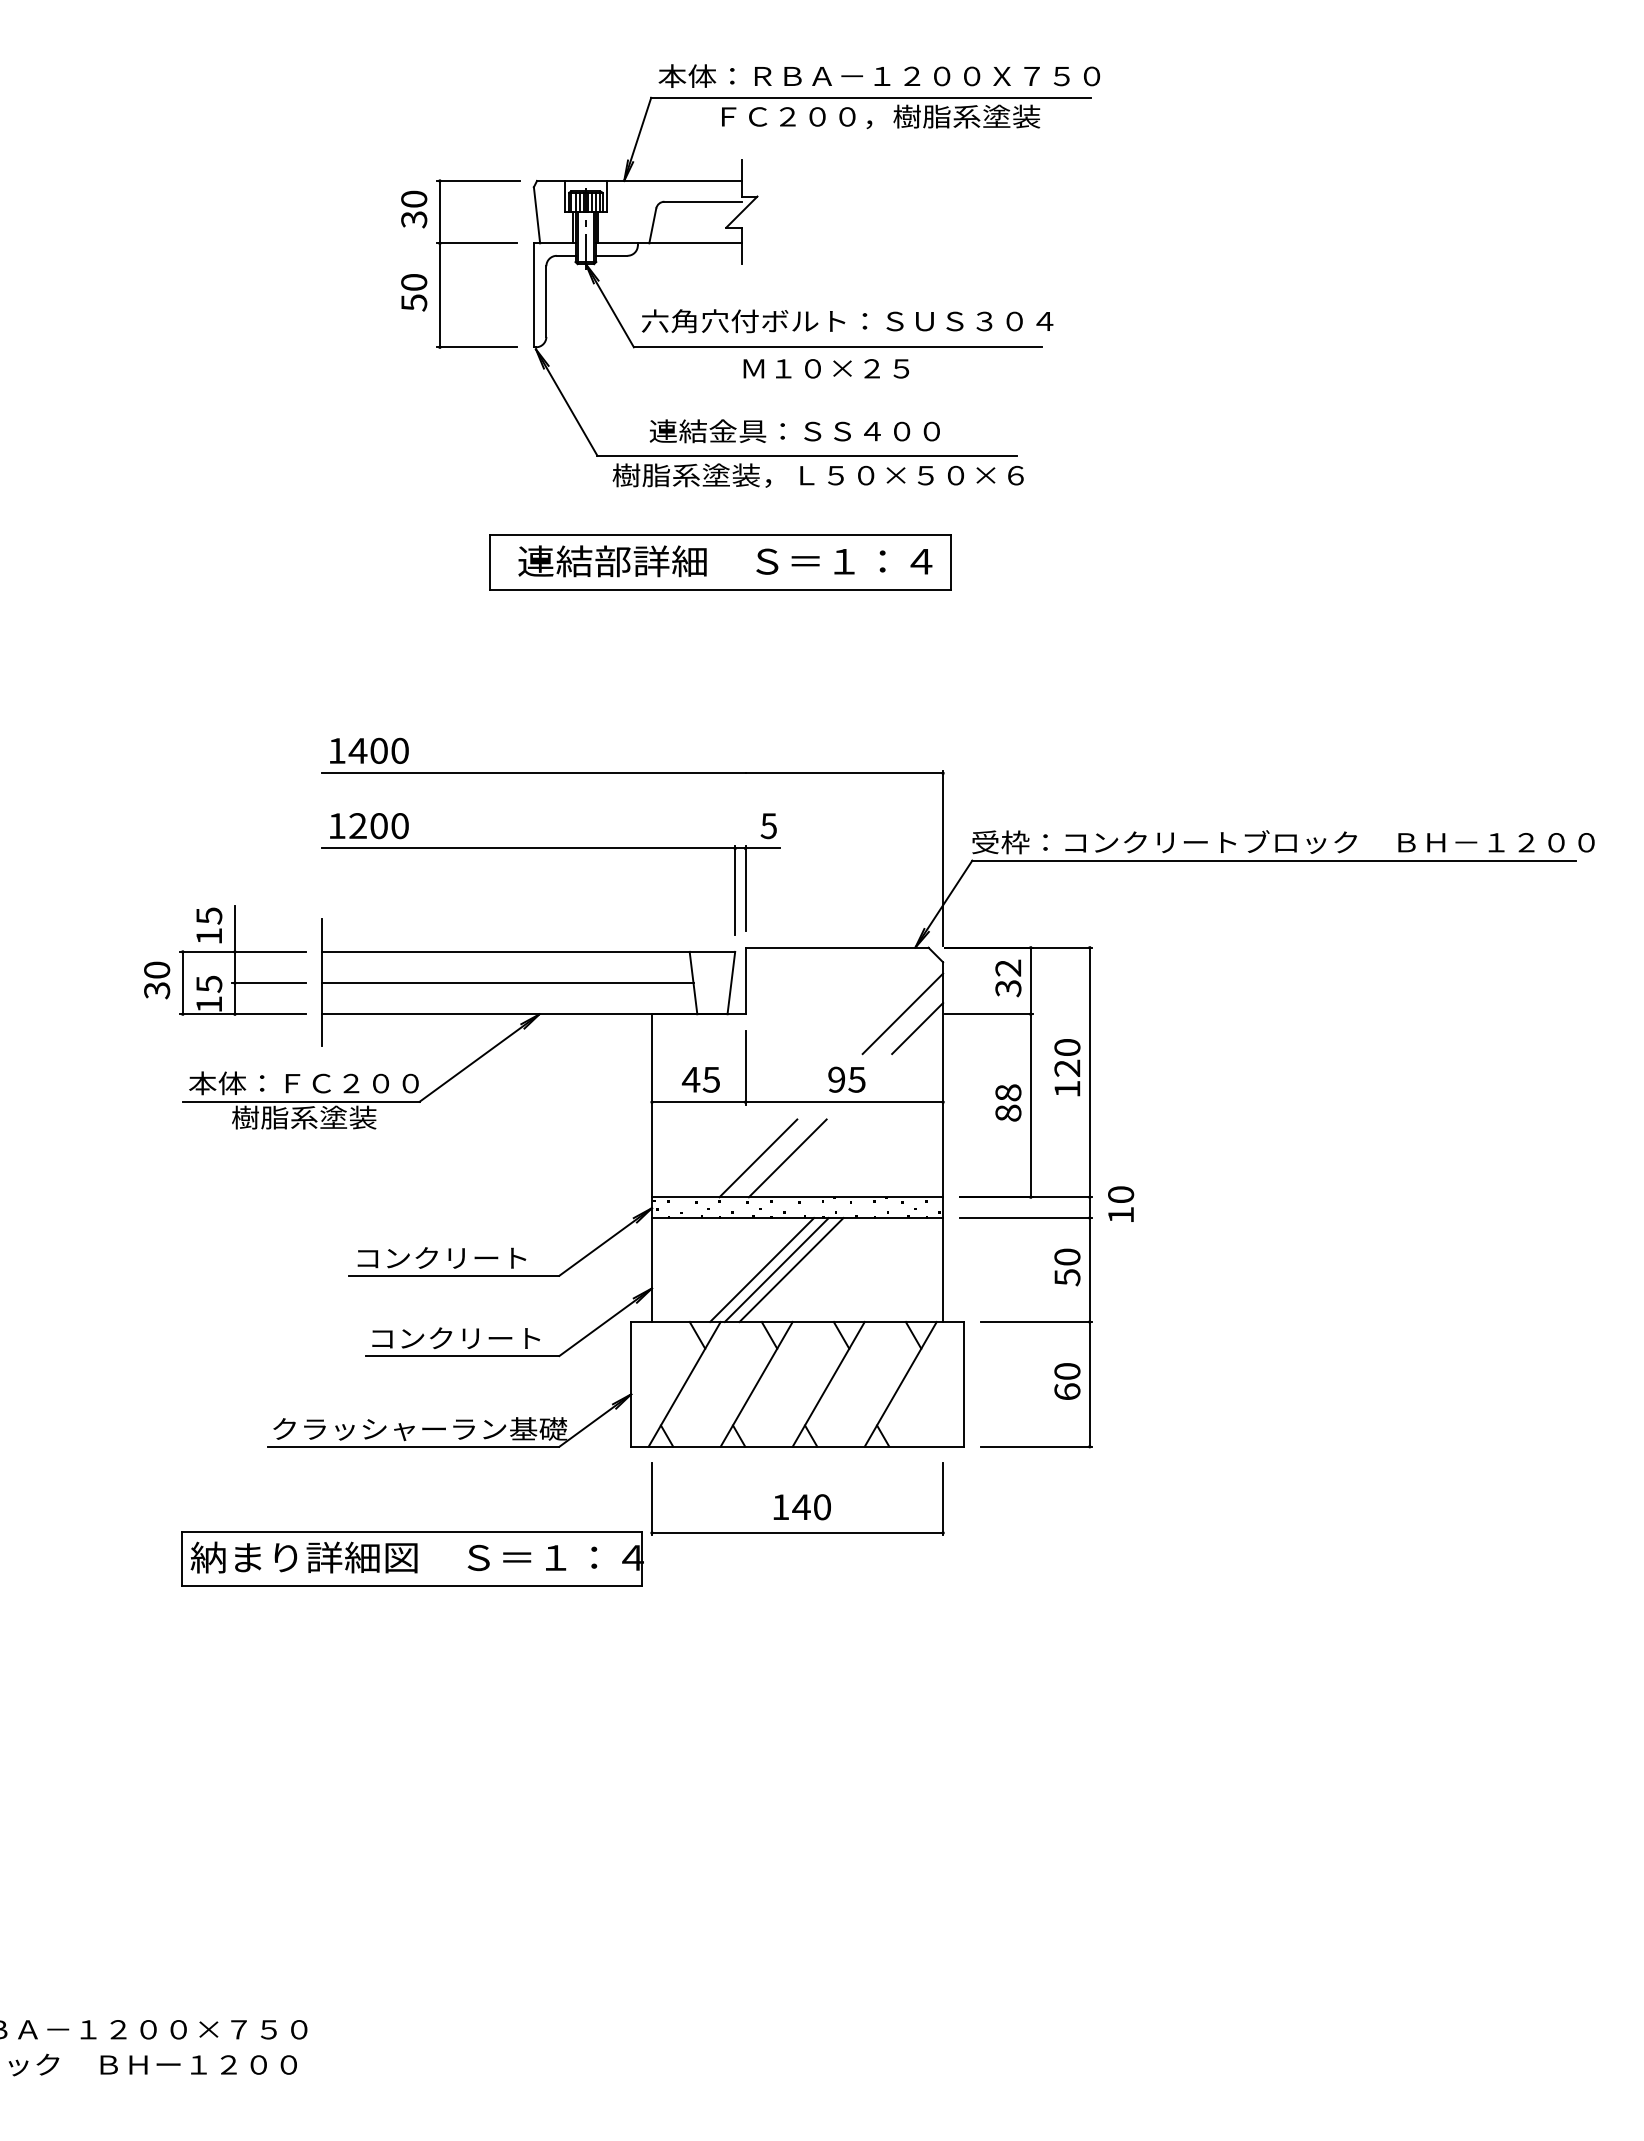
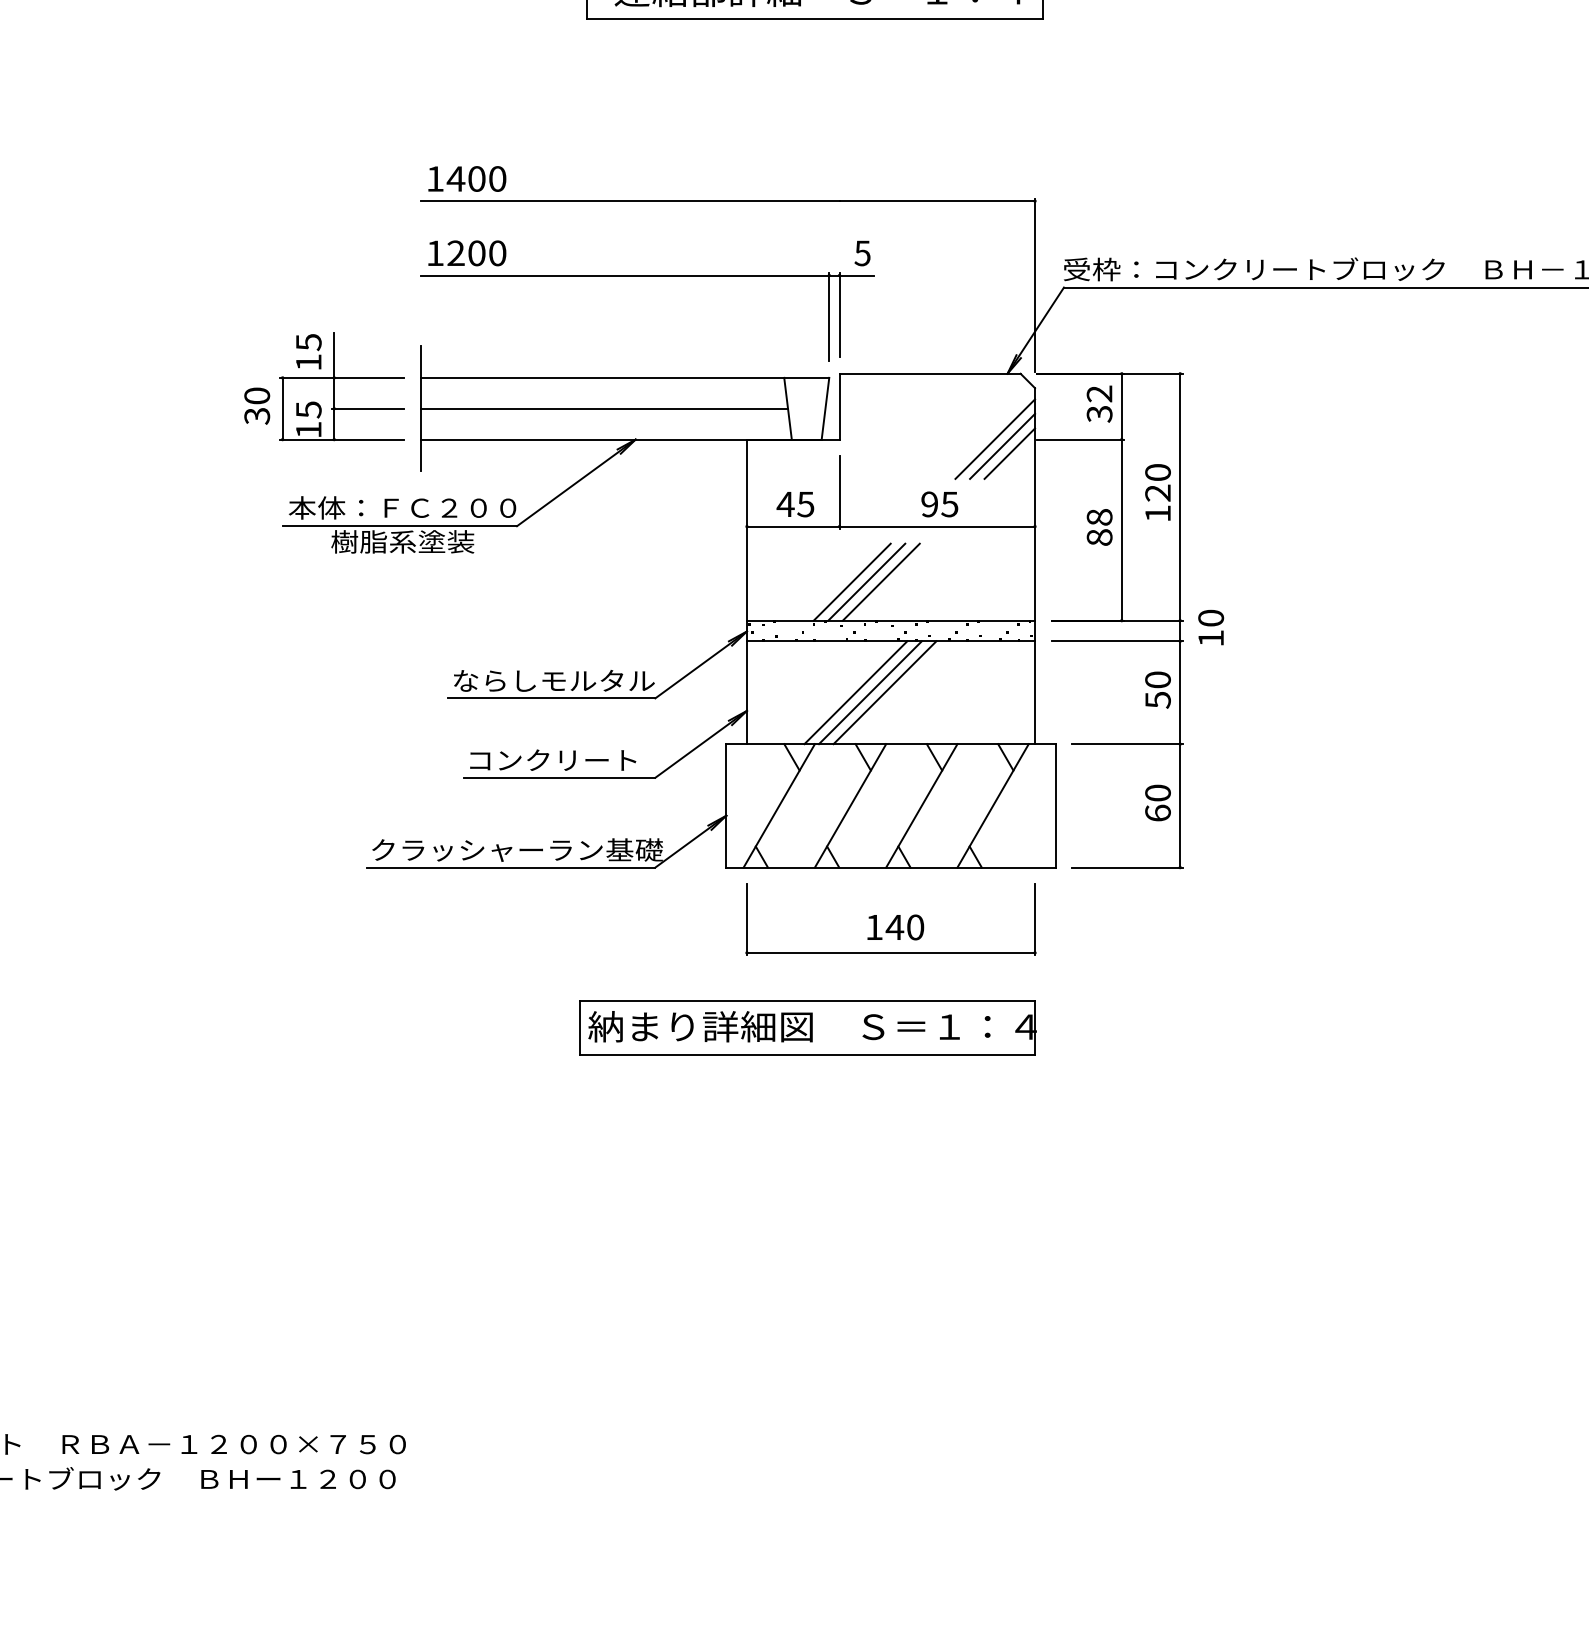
line: (910, 1021) -> (1002, 446), added
line: (772, 1158) -> (866, 582), added
text: (457, 1258) -> (554, 681), コンクリート -> ならしモルタル
part: (412, 1558) -> (807, 1027), moved

